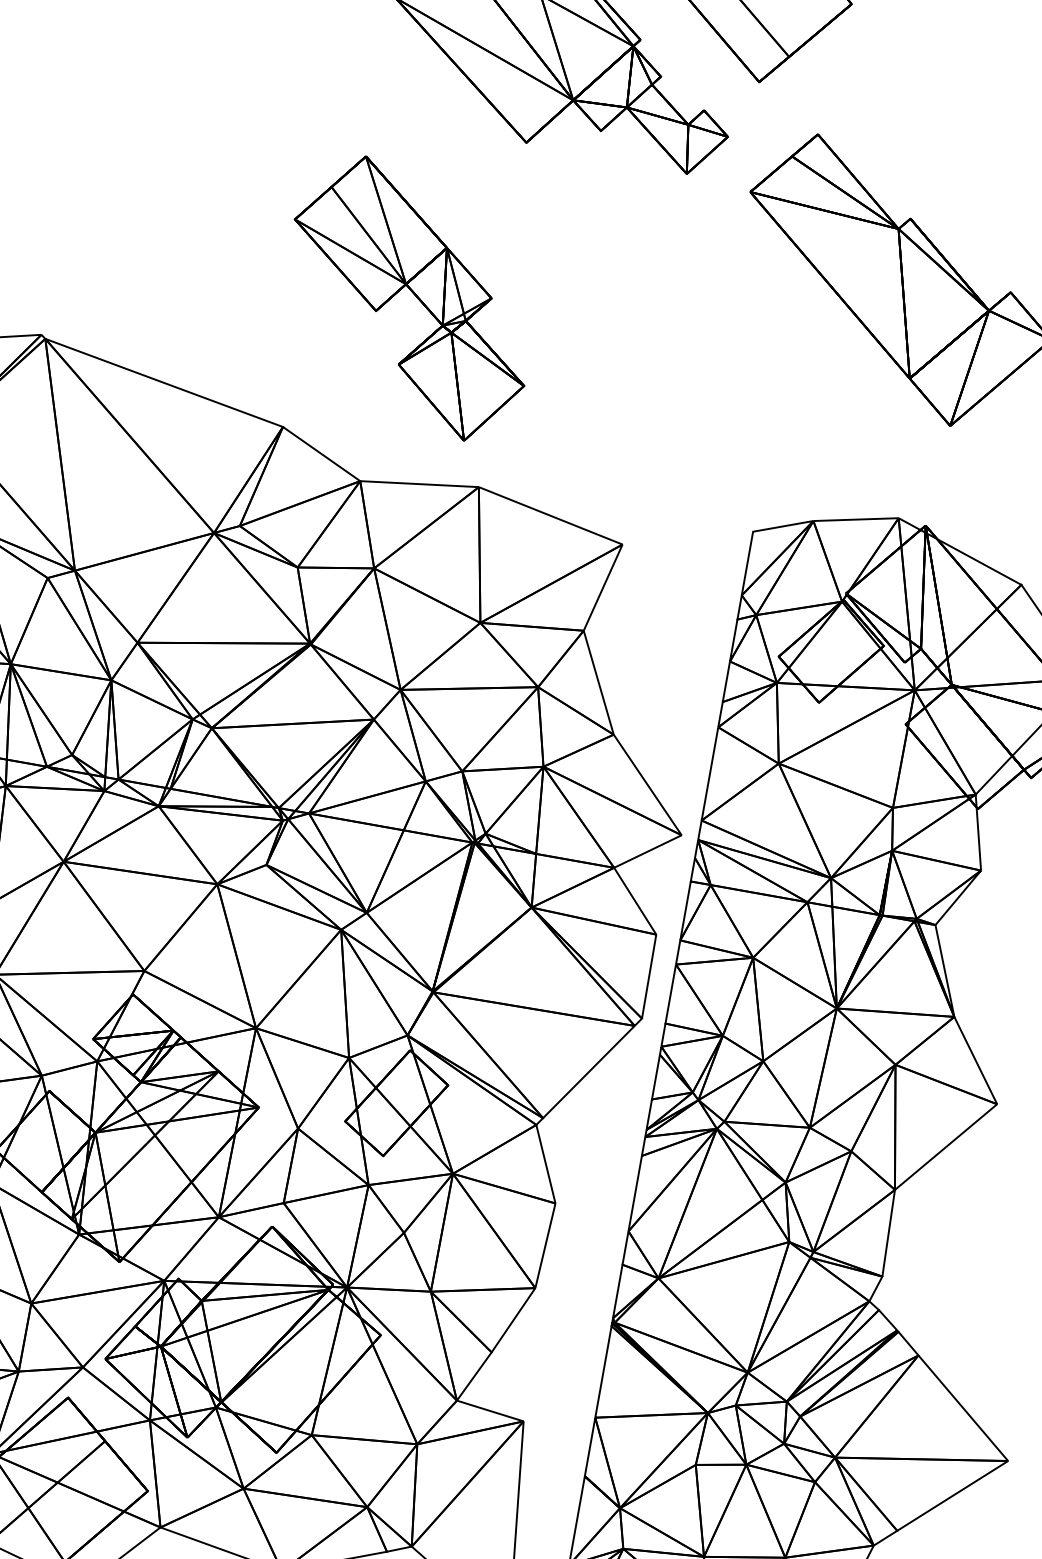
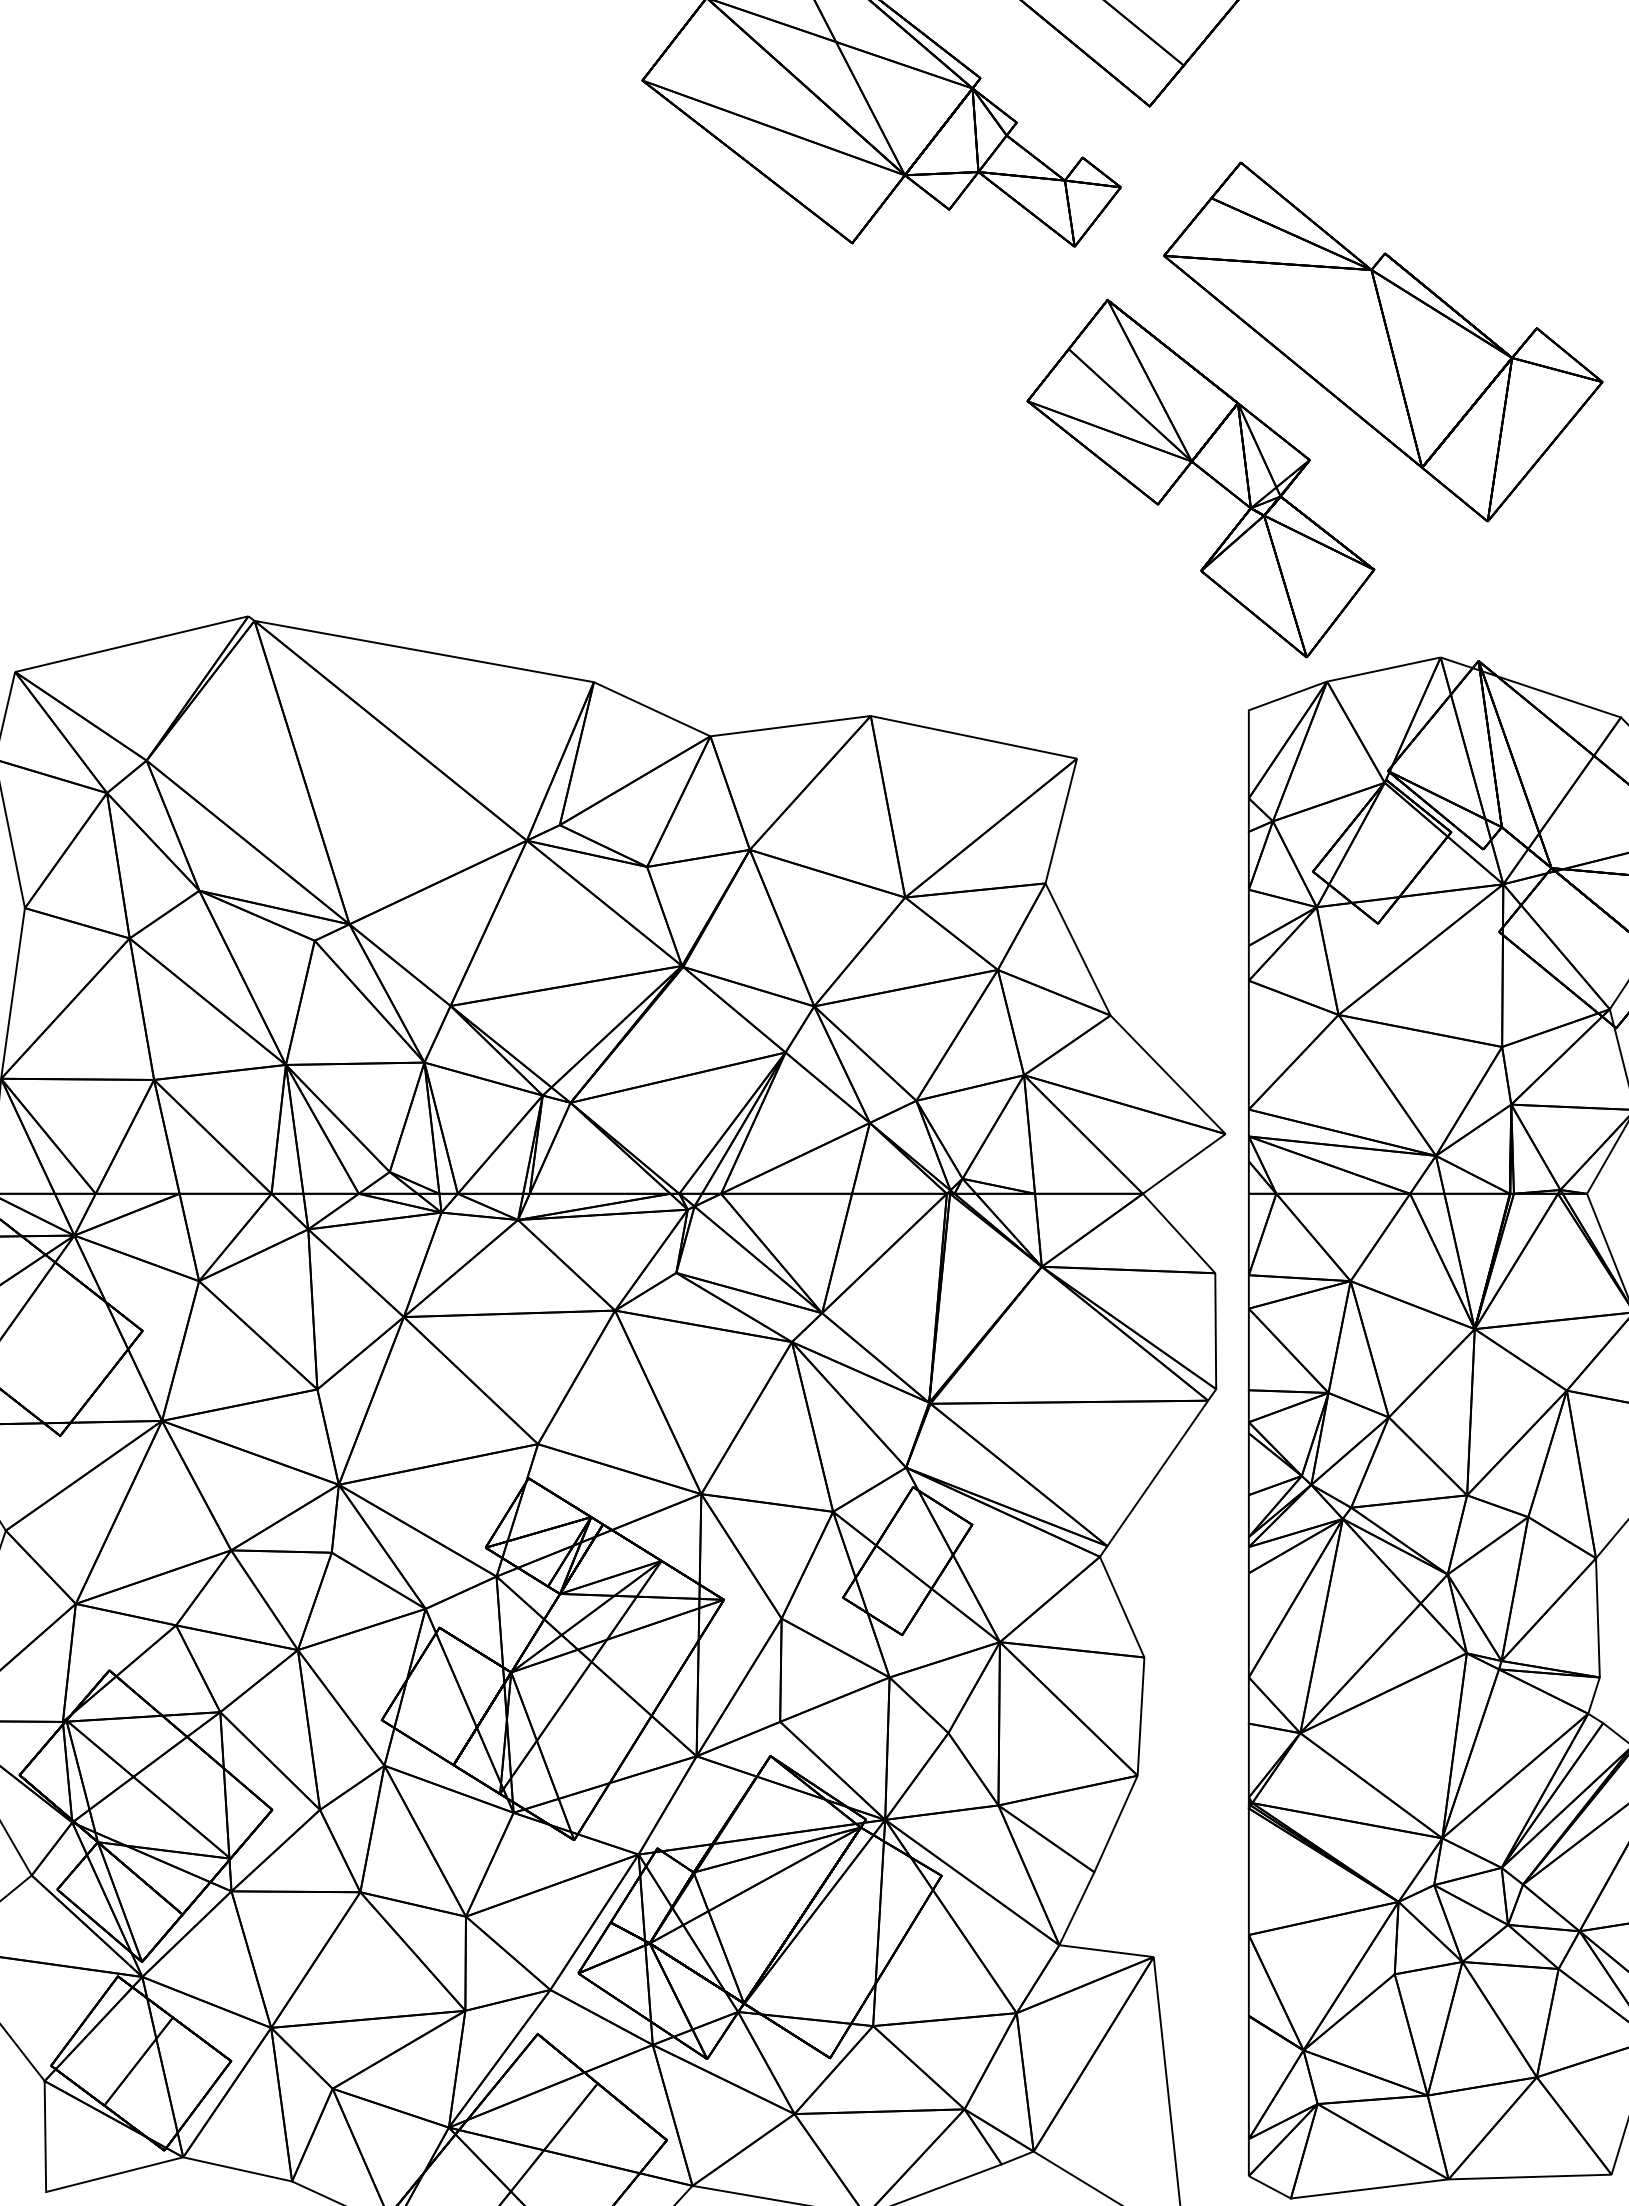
part: (413, 294) -> (1204, 473), moved

